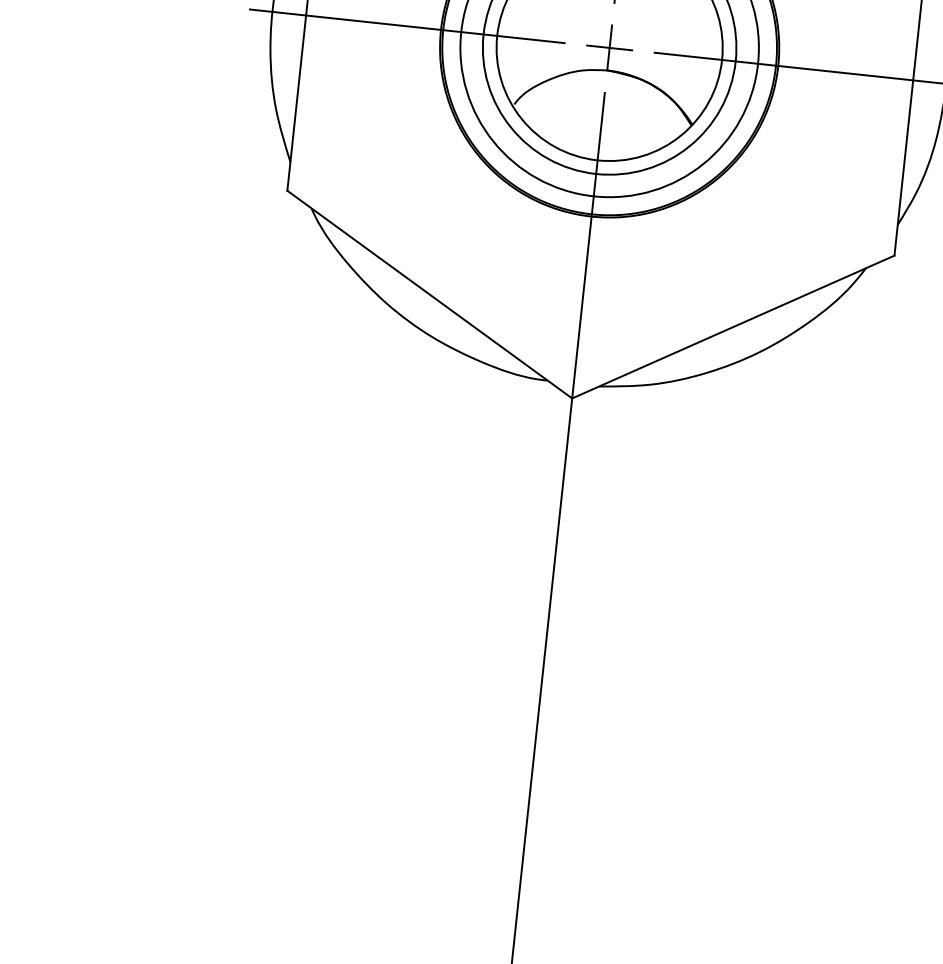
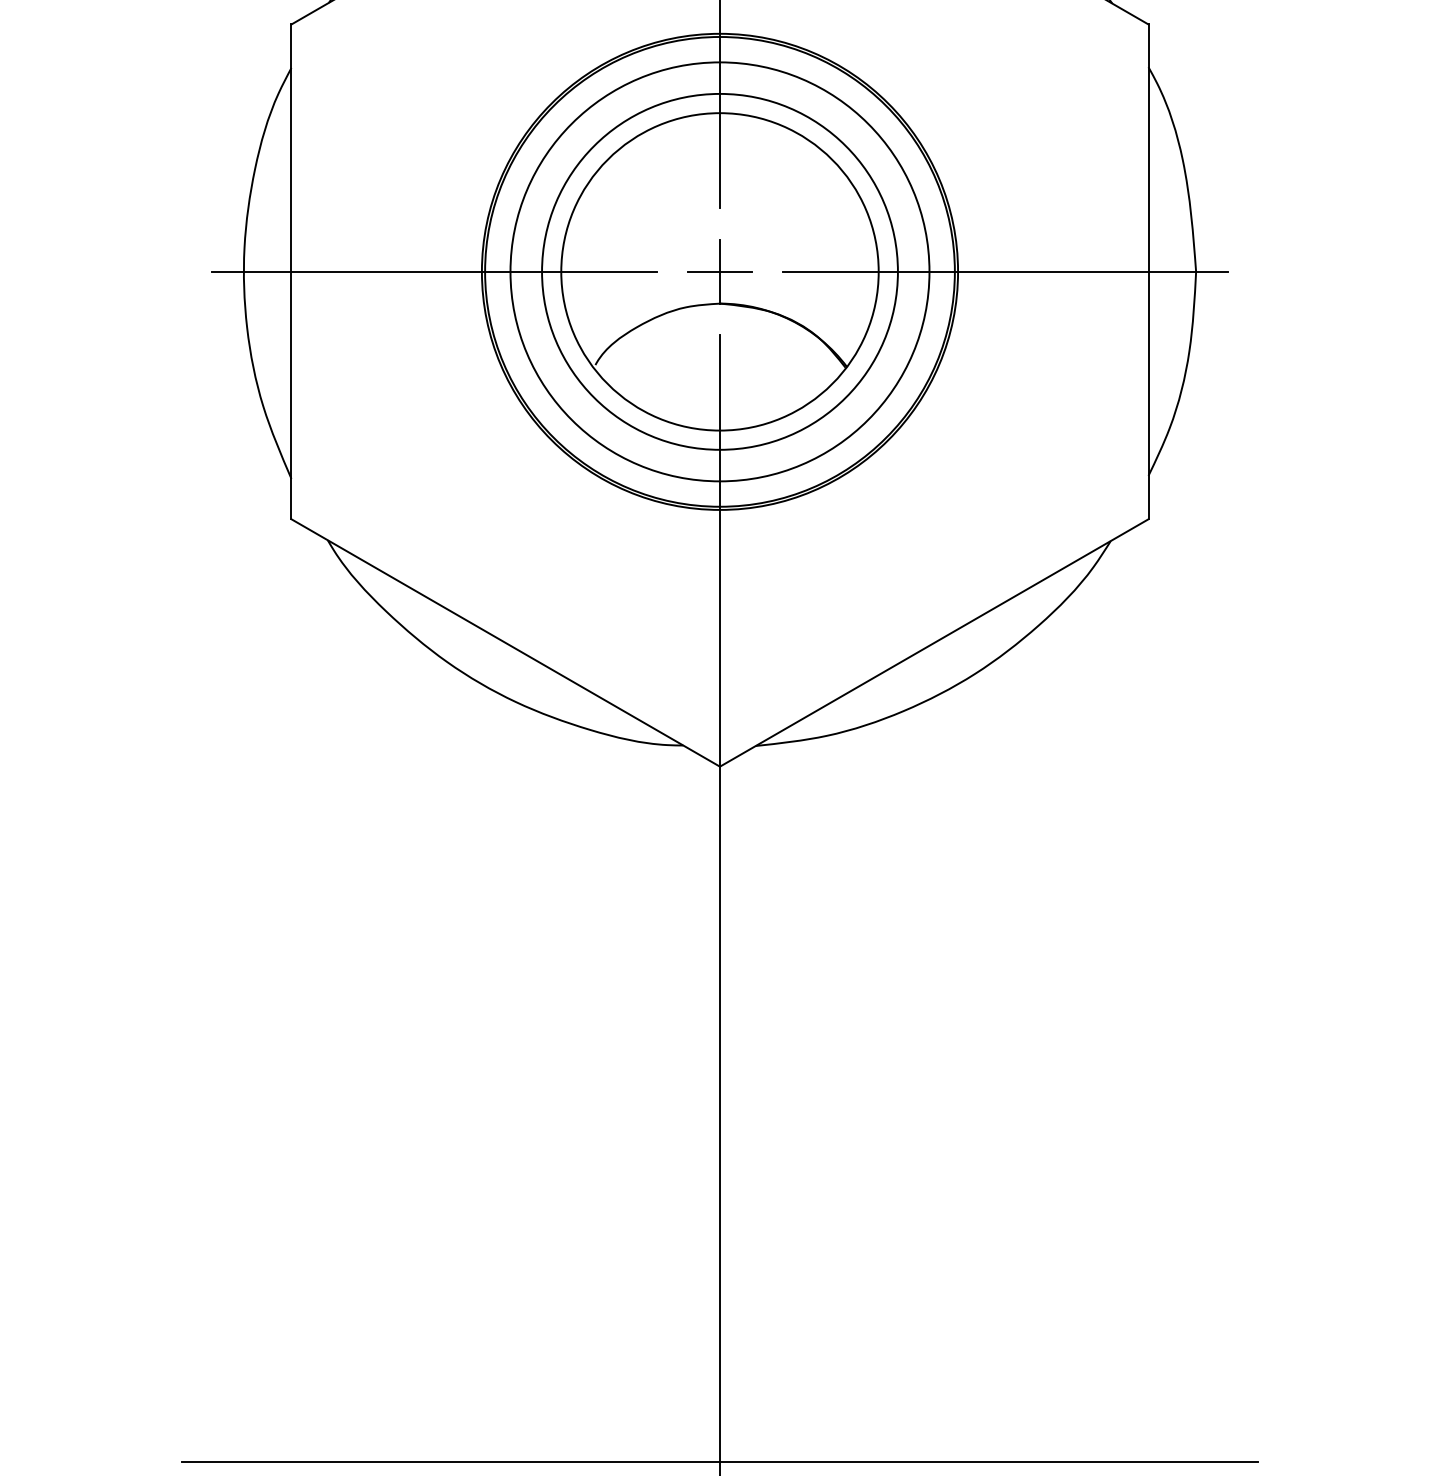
line: (519, 891) -> (719, 1462), added

